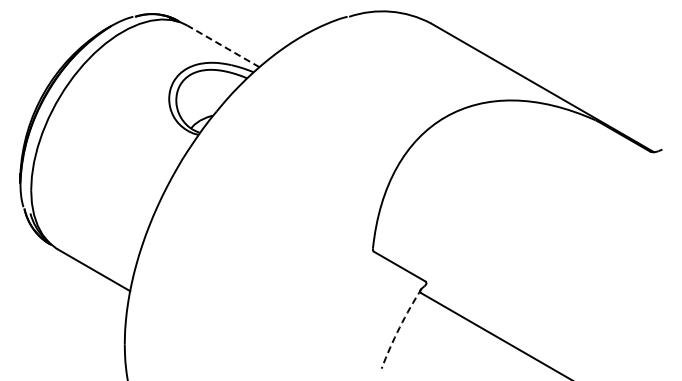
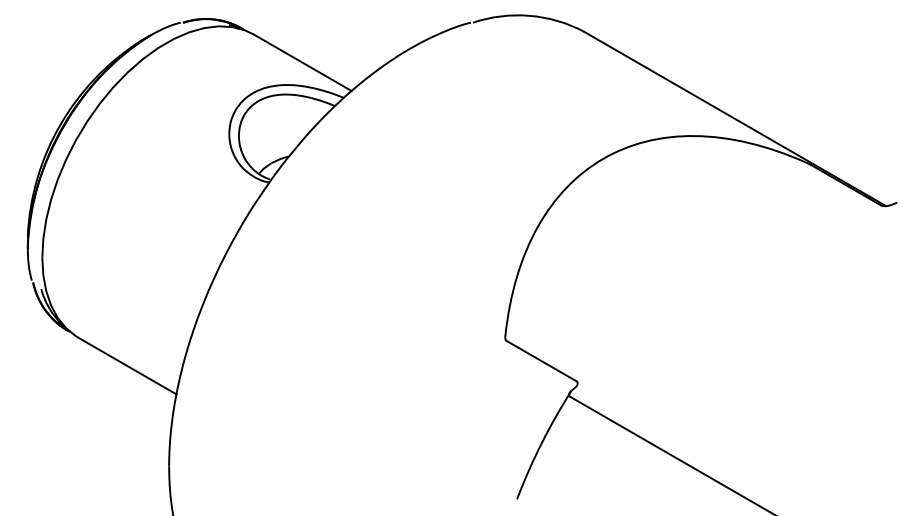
line: (223, 46) -> (302, 62), dashed -> solid
arc: (399, 327) -> (541, 443), dashed -> solid

